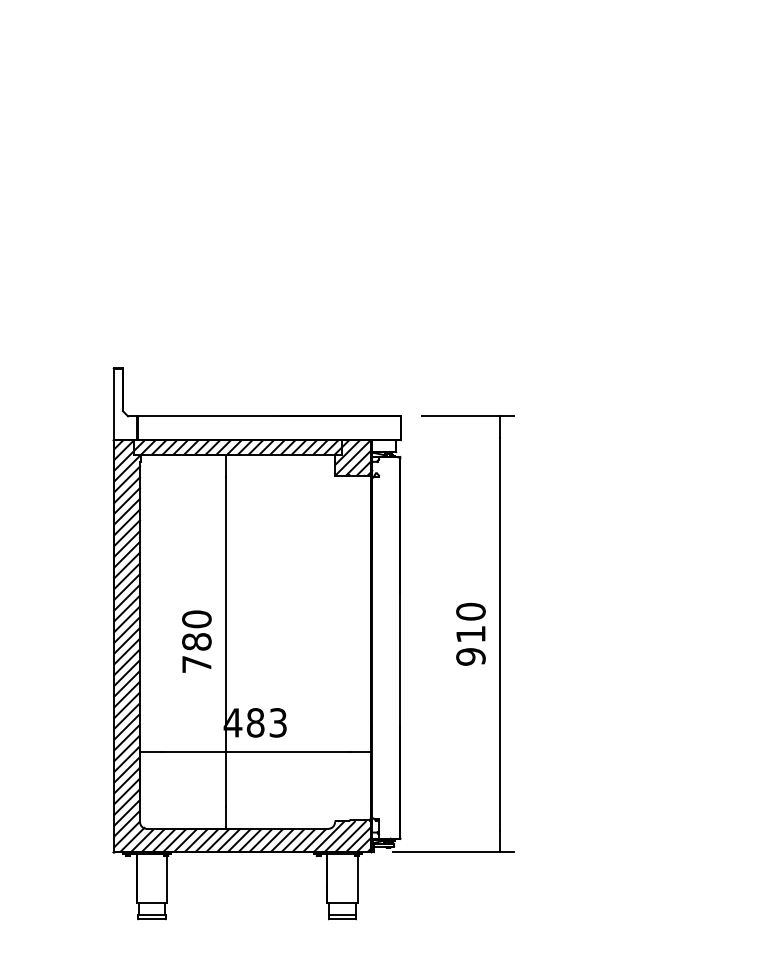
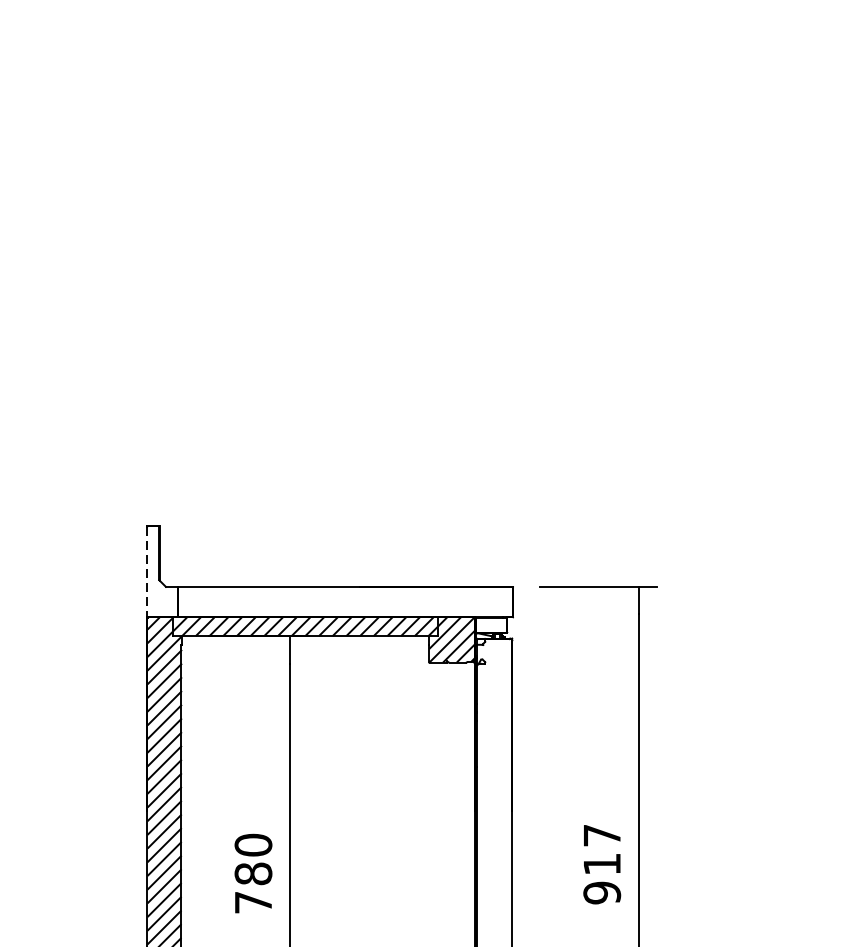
line: (113, 405) -> (147, 573), solid -> dashed
text: (470, 611) -> (601, 835), 910 -> 917

